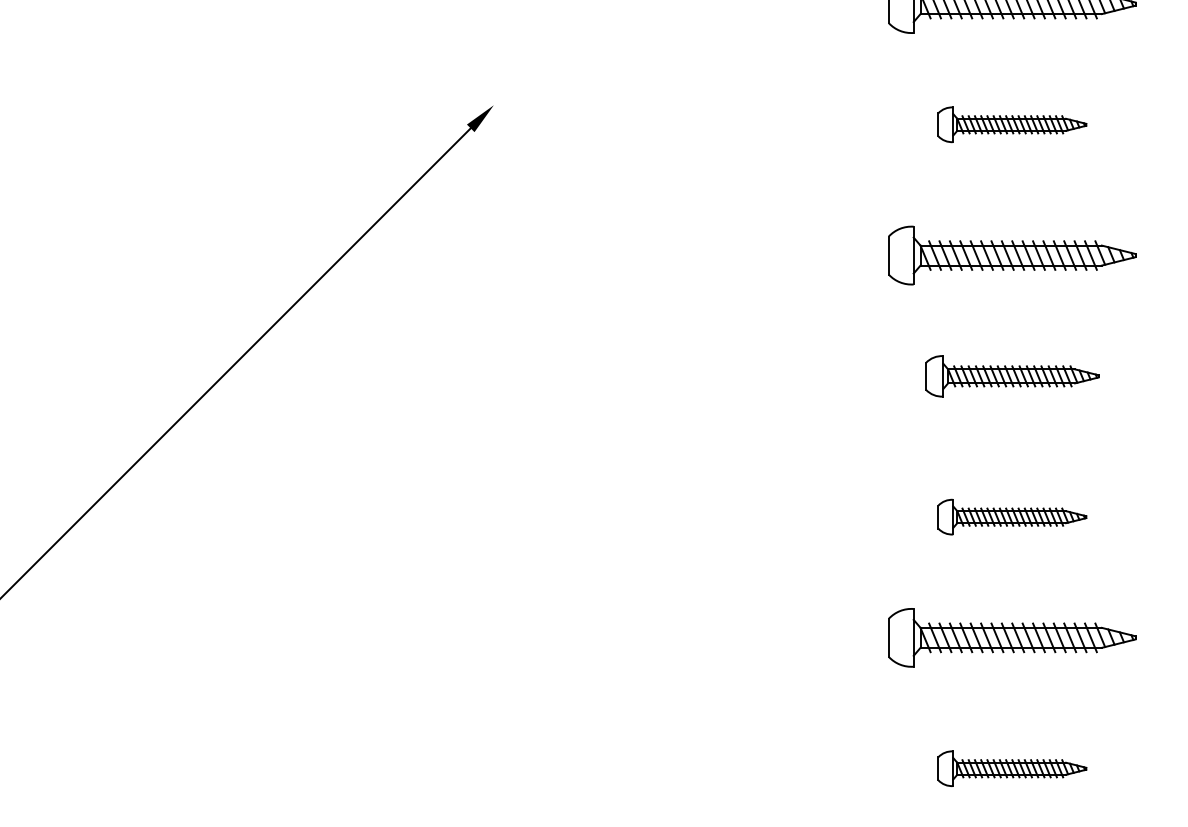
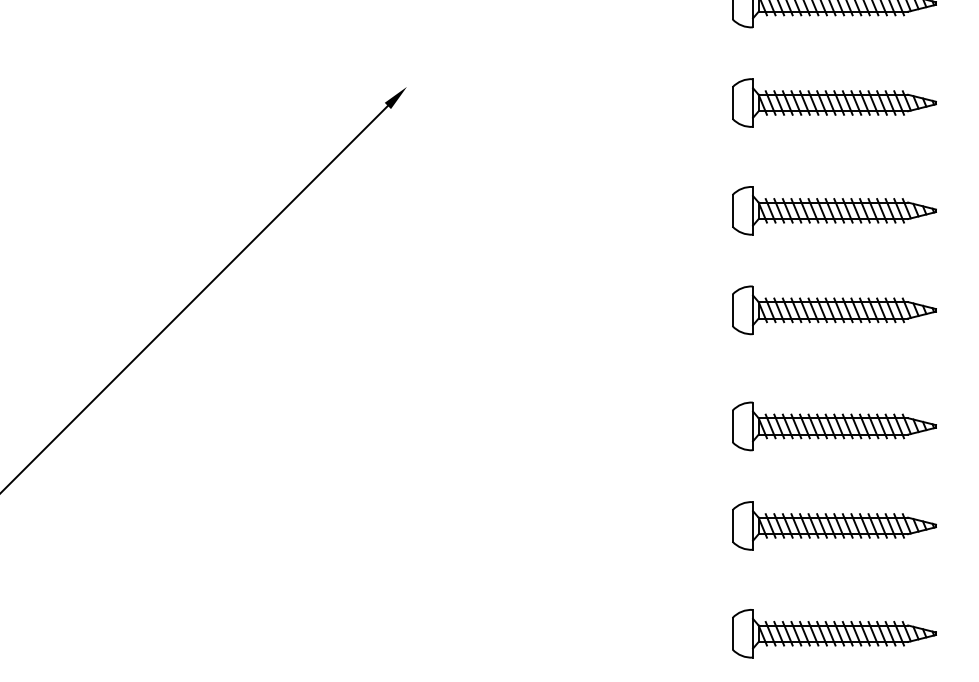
part: (1012, 124) -> (834, 102), size x1.67
part: (1012, 376) -> (834, 310), size x1.43
part: (1012, 517) -> (834, 426), size x1.67
part: (1012, 768) -> (834, 633), size x1.67

